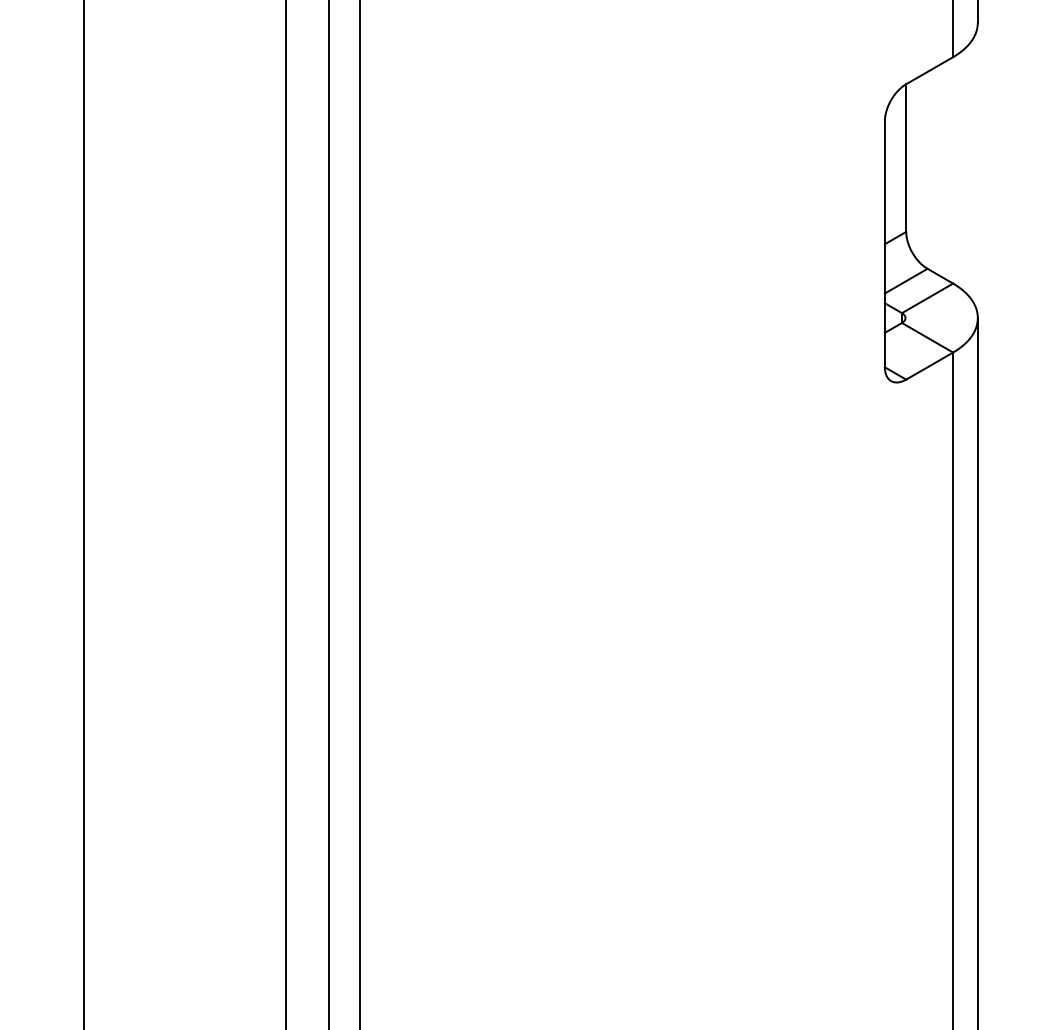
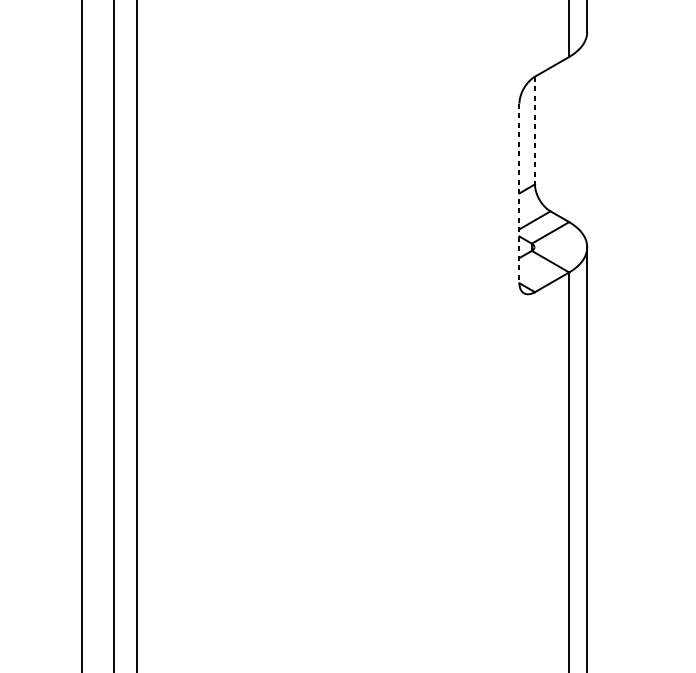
line: (906, 158) -> (535, 130), solid -> dashed
line: (884, 244) -> (519, 193), solid -> dashed

